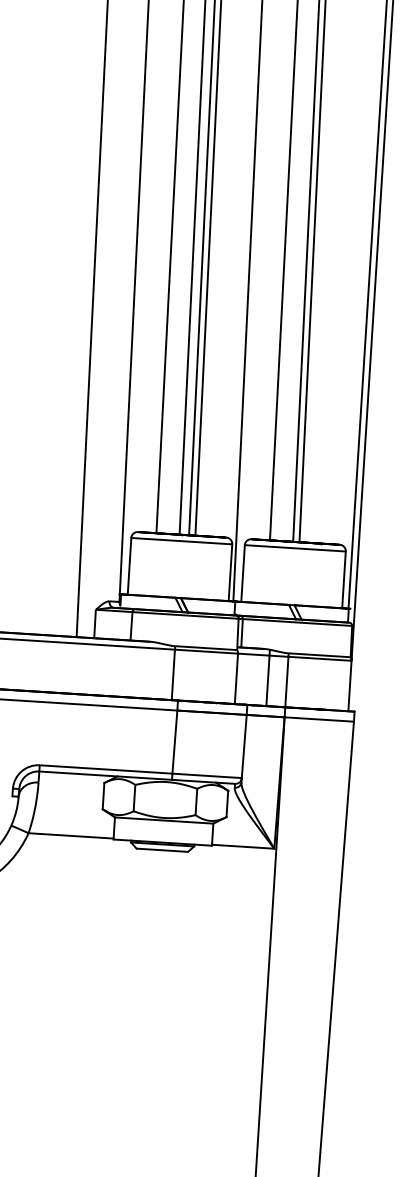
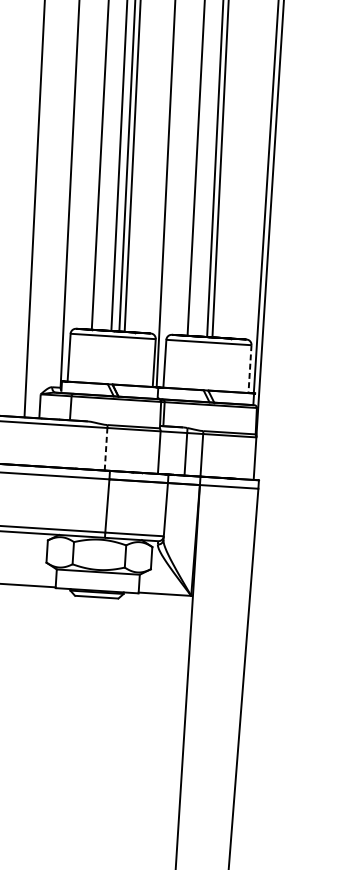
line: (343, 580) -> (249, 369), solid -> dashed
line: (173, 674) -> (106, 448), solid -> dashed

